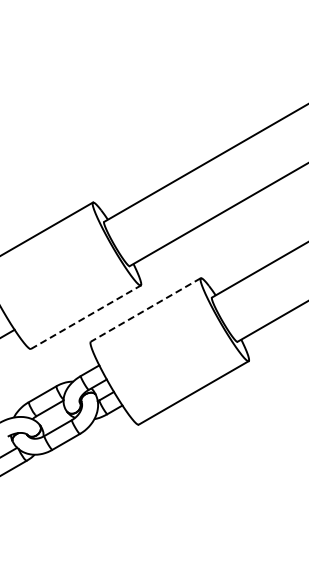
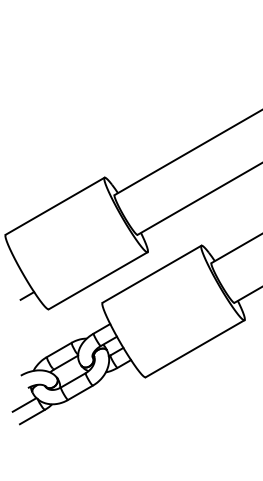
line: (145, 309) -> (151, 273), dashed -> solid
line: (85, 317) -> (97, 280), dashed -> solid

